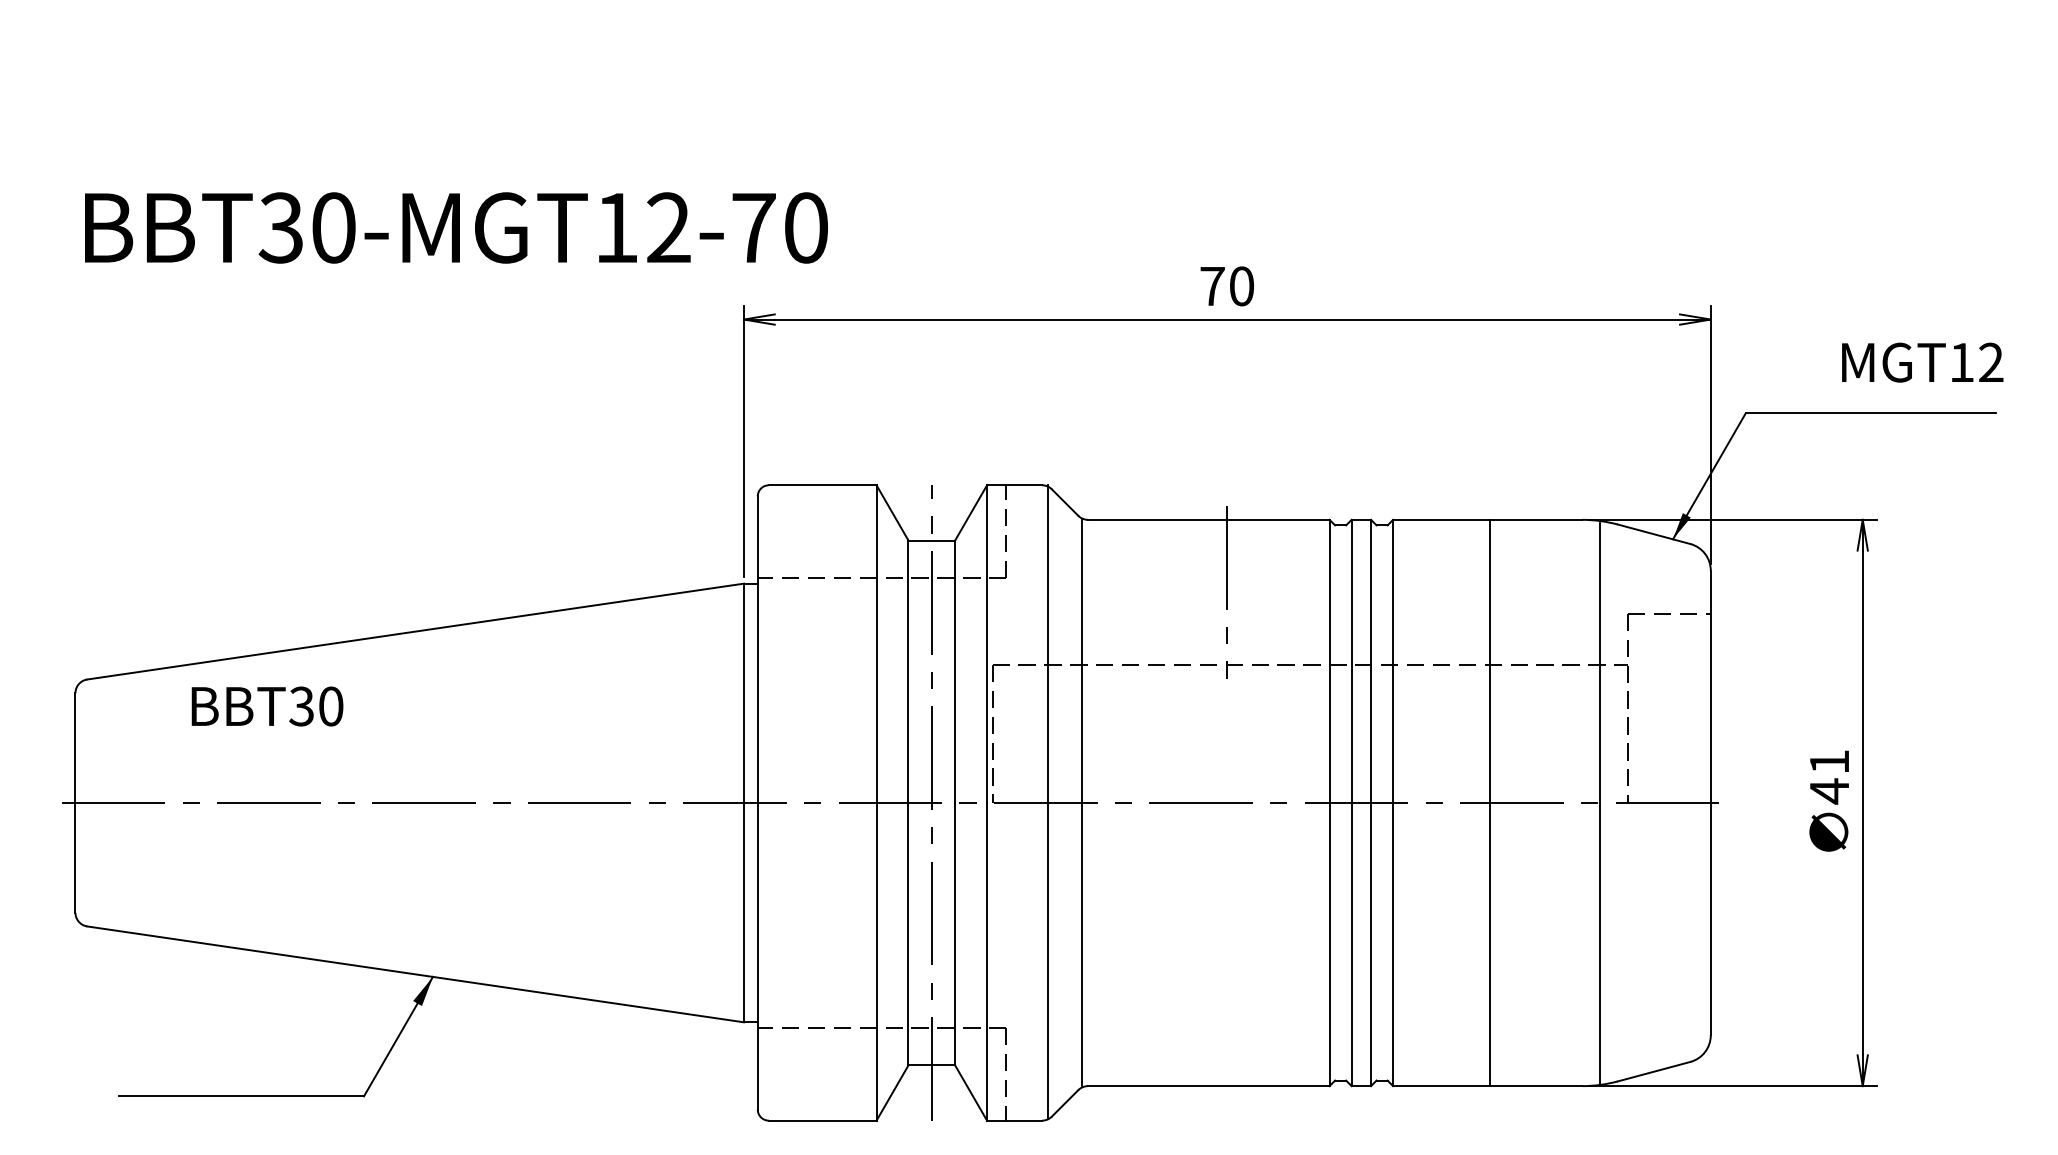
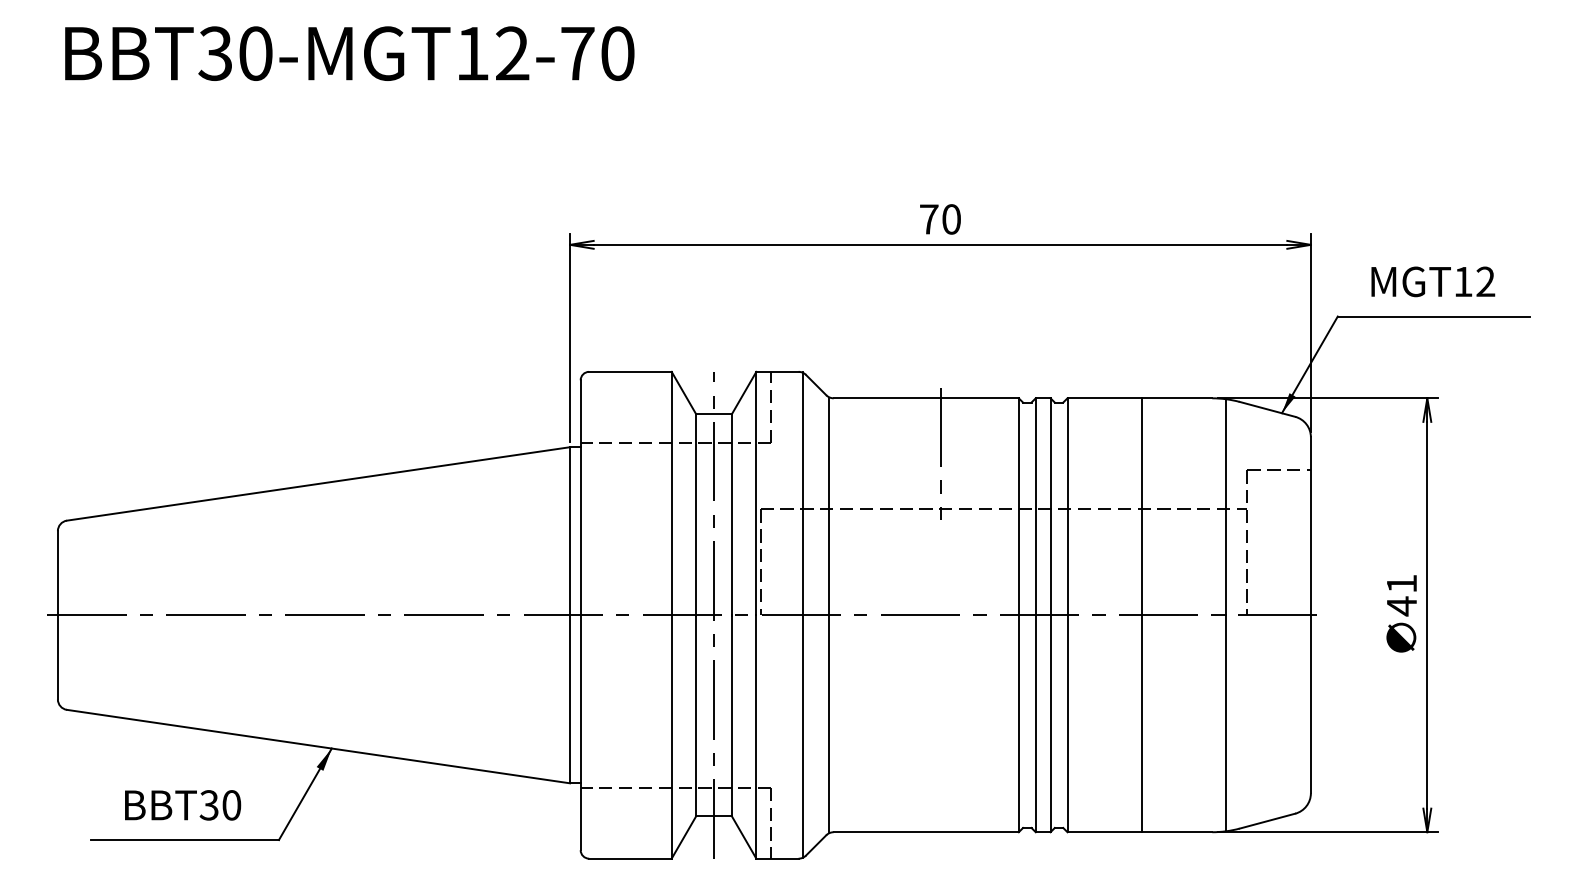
text: (456, 227) -> (349, 53), moved
text: (1922, 362) -> (1433, 281), moved
text: (268, 706) -> (183, 805), moved

